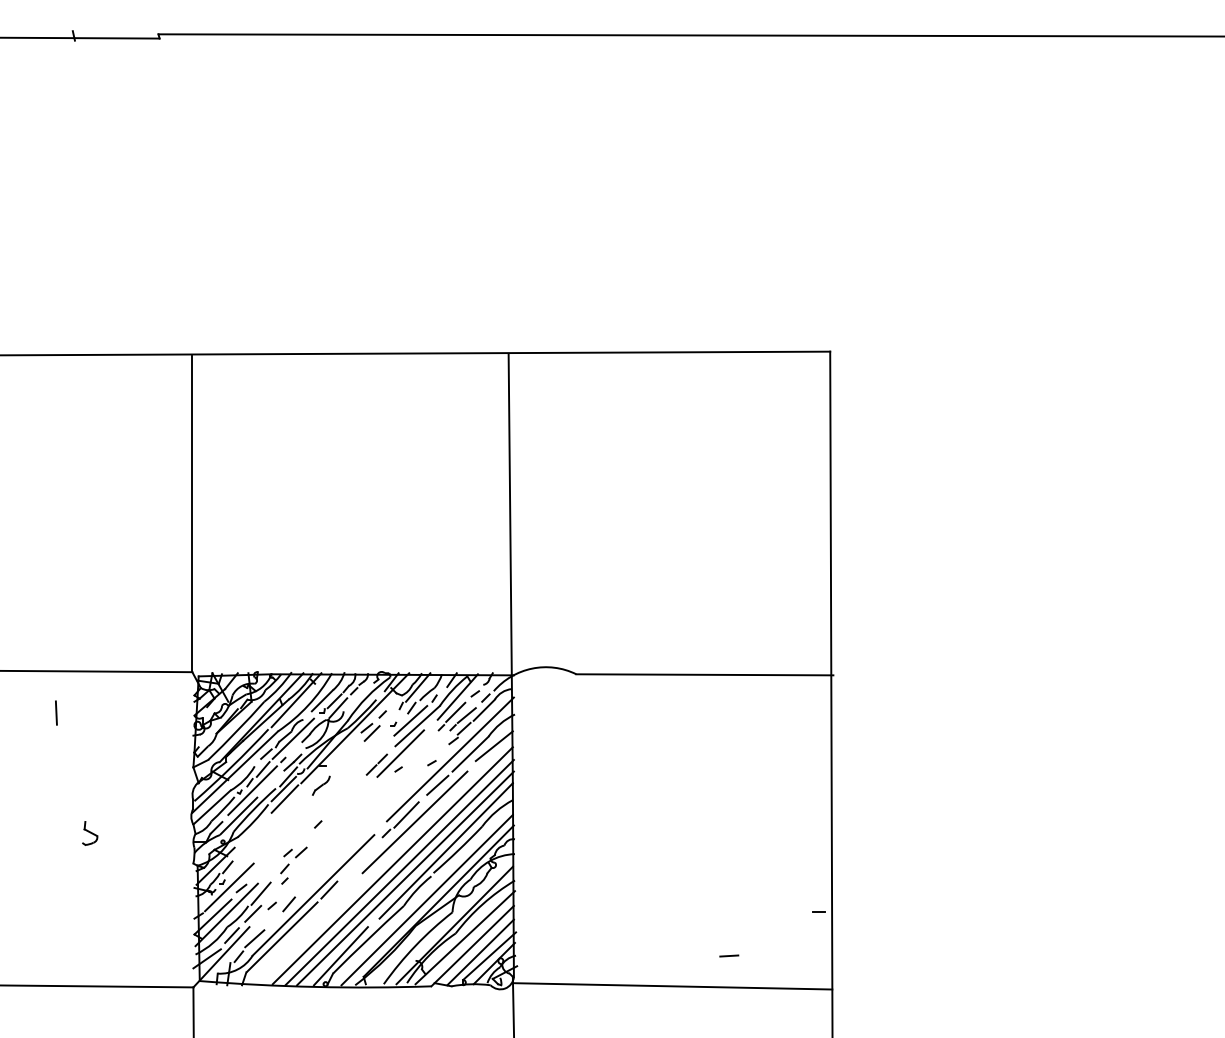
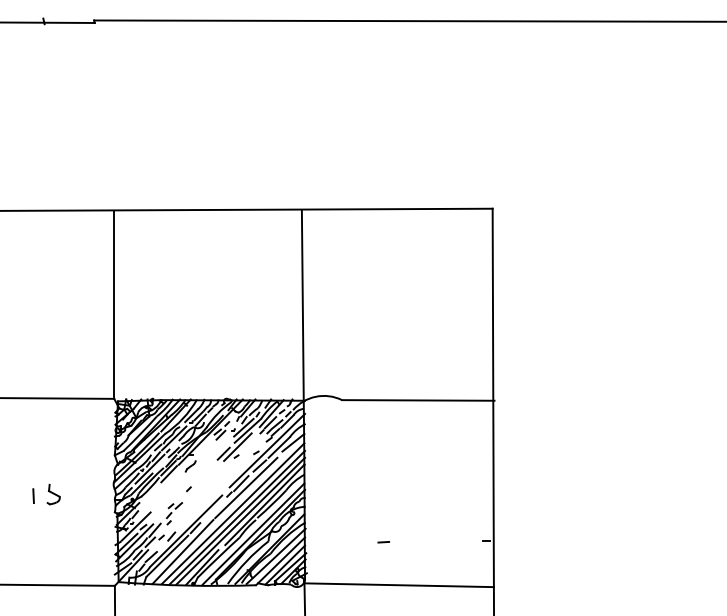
line: (56, 712) -> (33, 495), moved
part: (89, 833) -> (53, 494), size x1.43
line: (307, 929) -> (182, 551), added
line: (728, 956) -> (383, 542), moved

